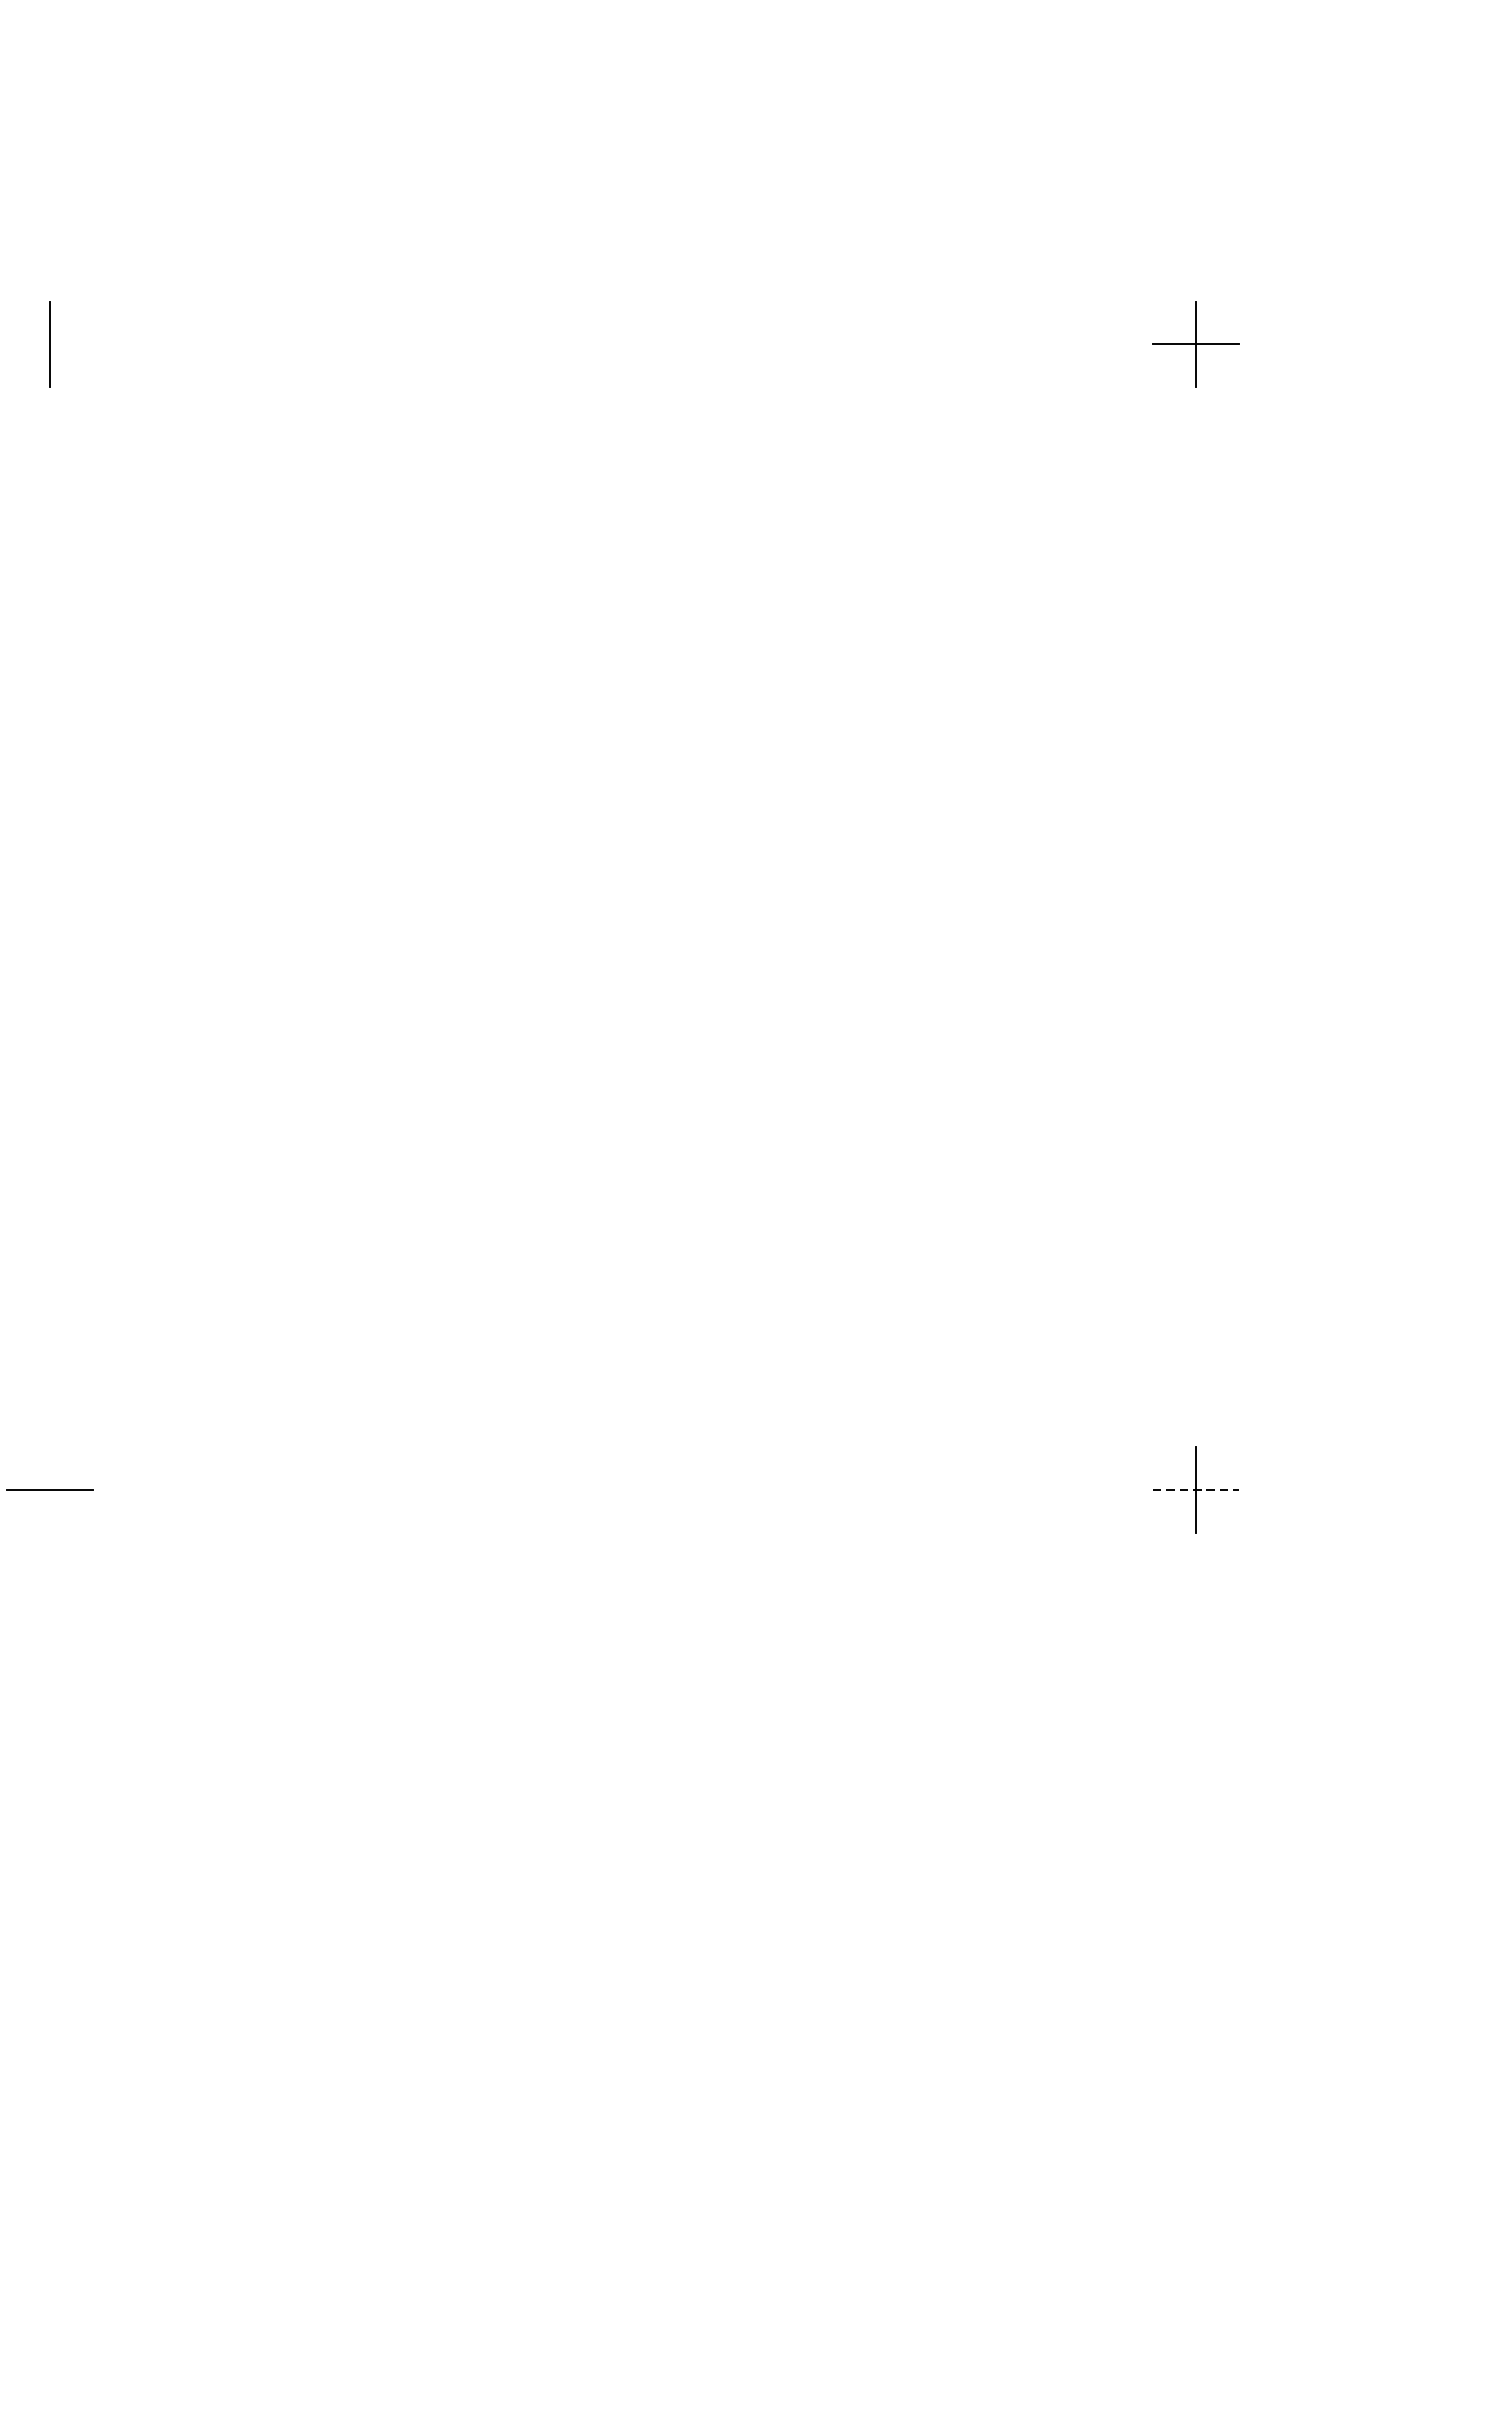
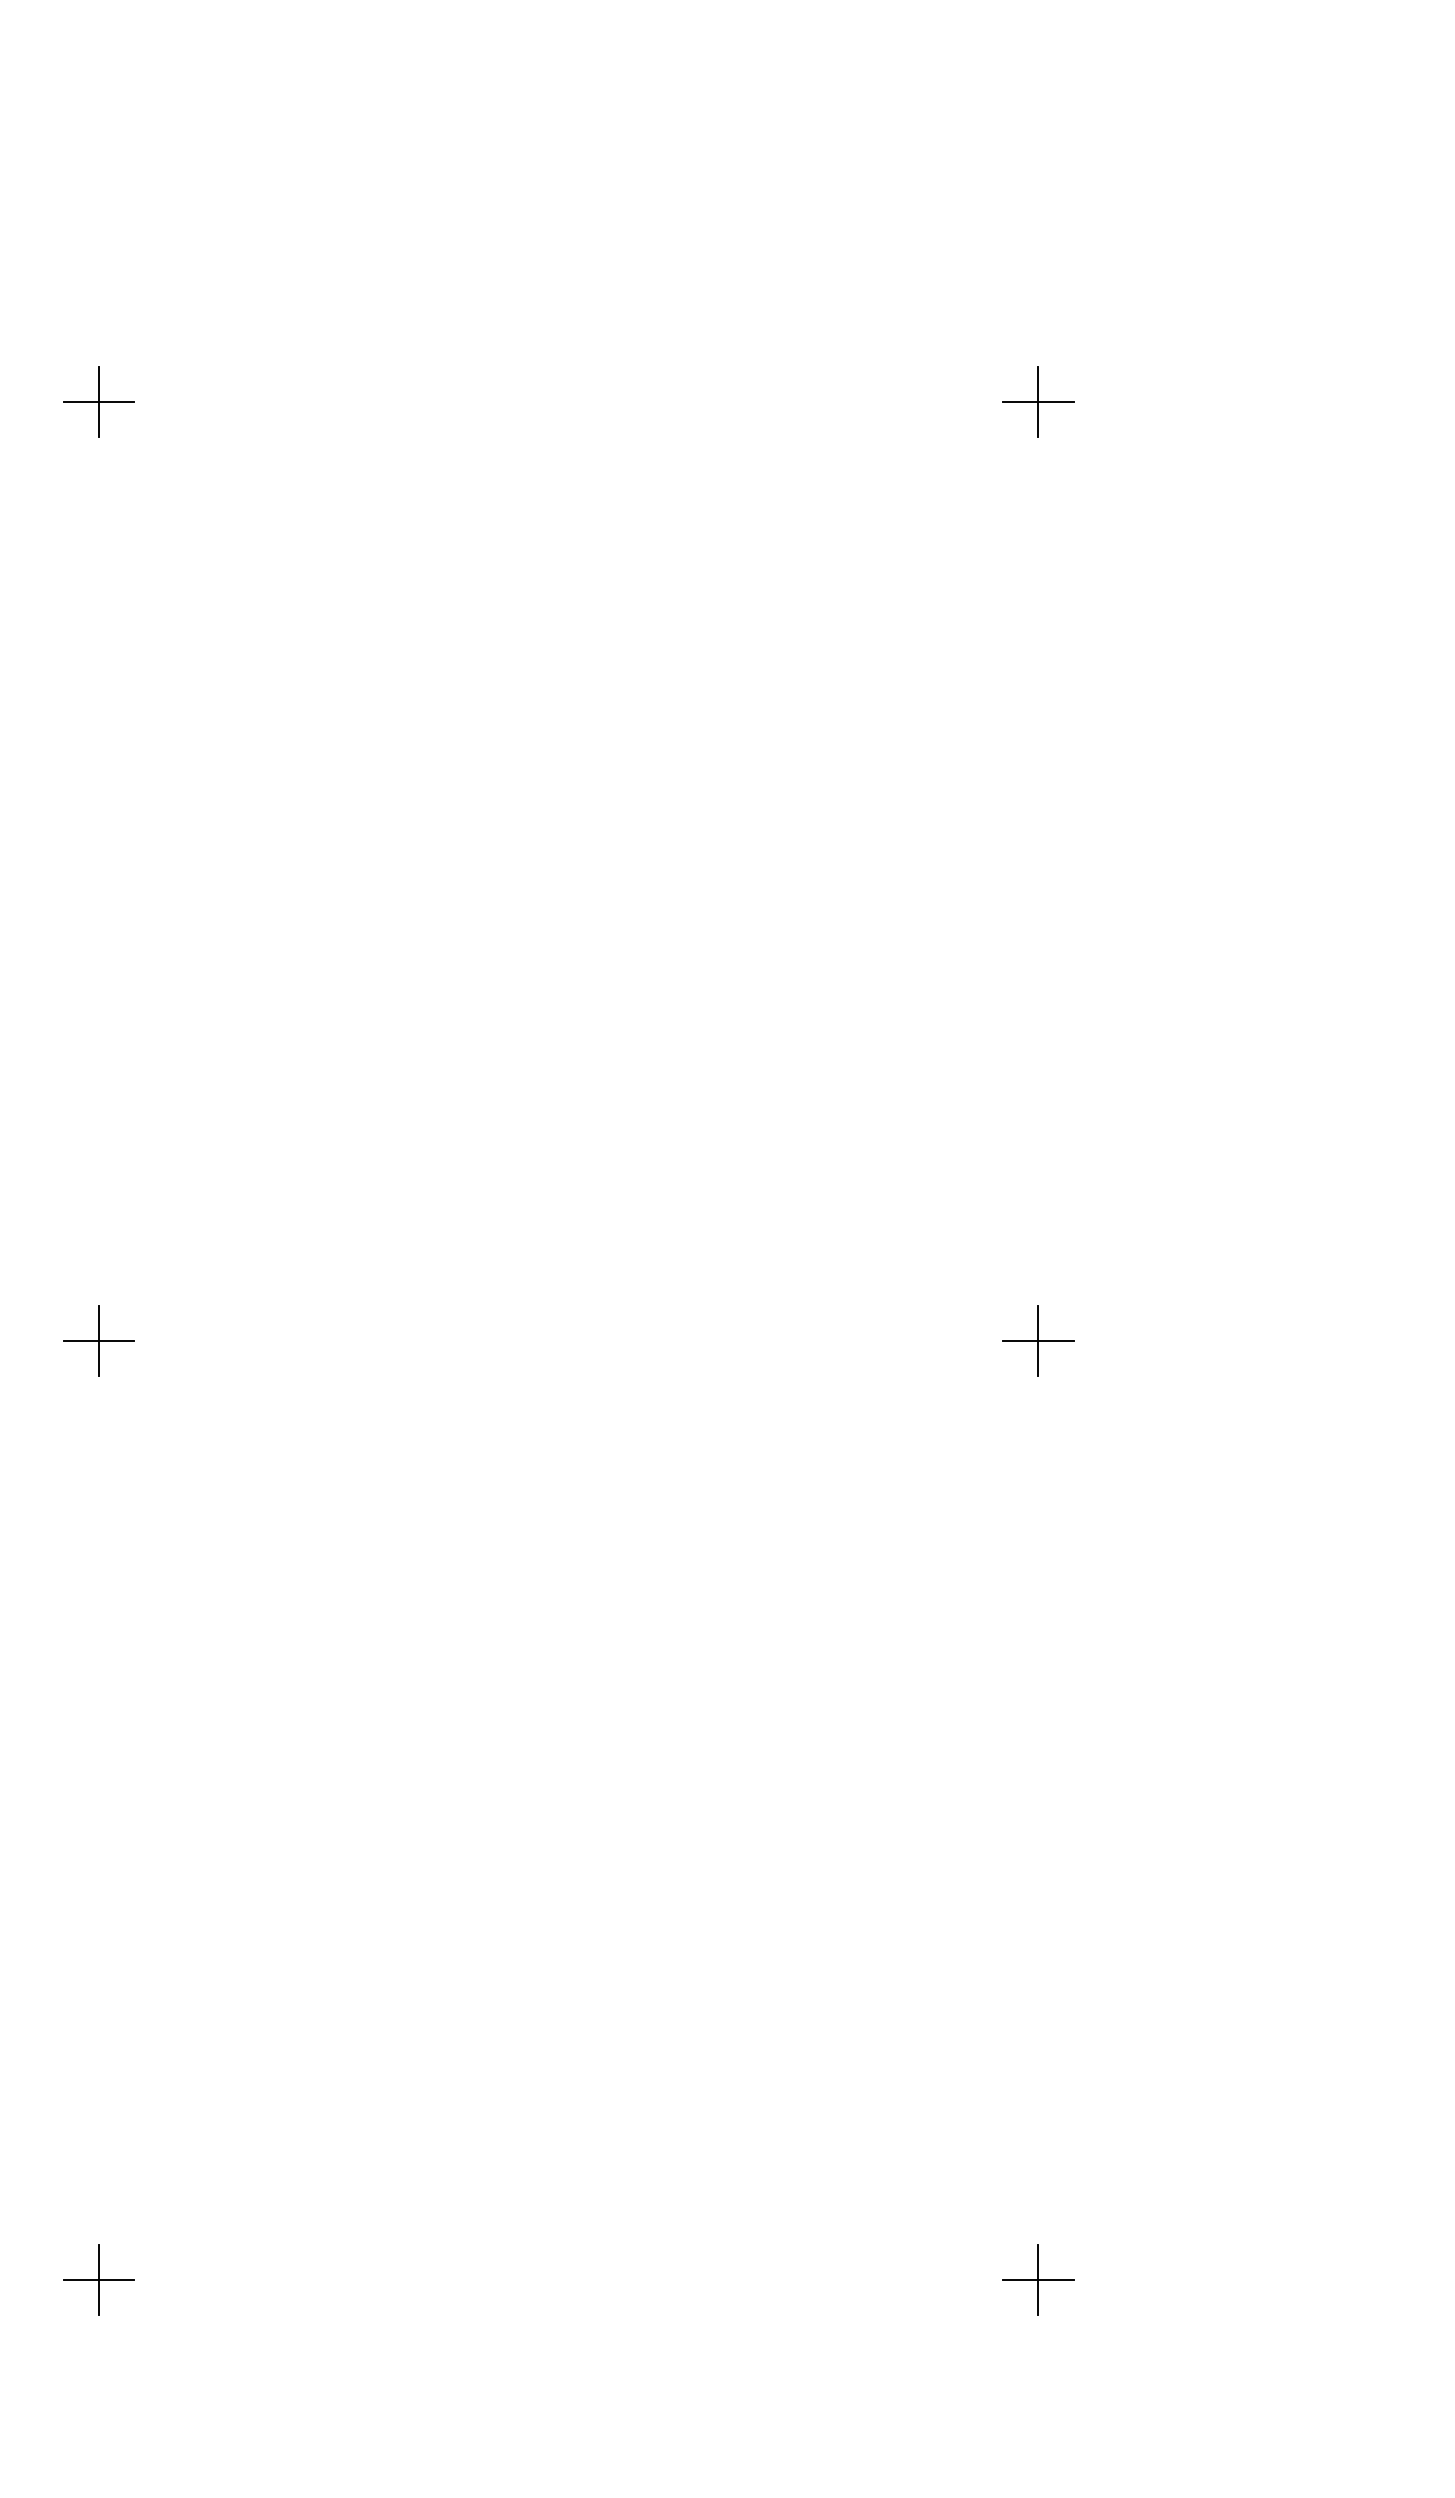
line: (49, 344) -> (98, 401), added
line: (50, 1489) -> (99, 1340), added
line: (1195, 1489) -> (1038, 1340), dashed -> solid

